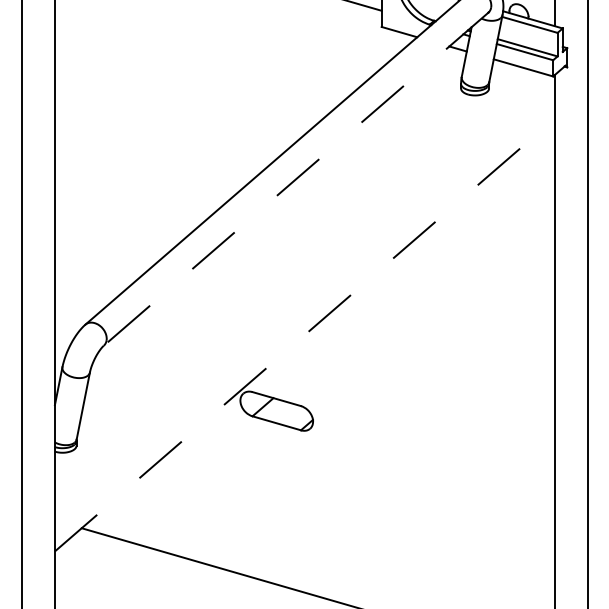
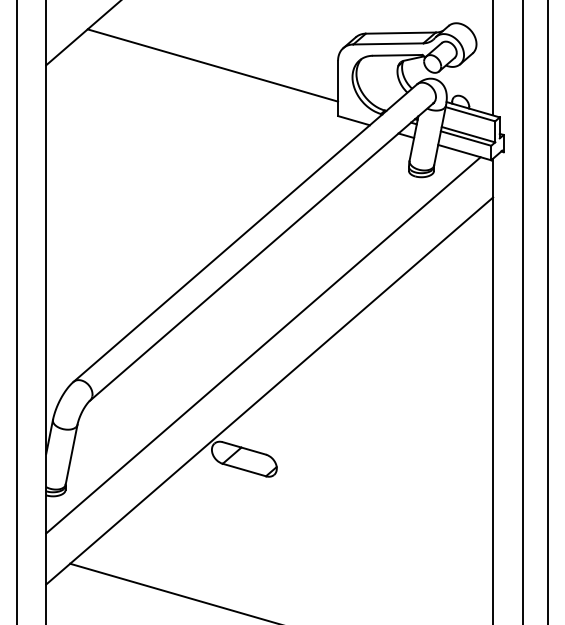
line: (295, 179) -> (261, 252), dashed -> solid
line: (298, 283) -> (263, 345), added
line: (304, 334) -> (269, 390), dashed -> solid

